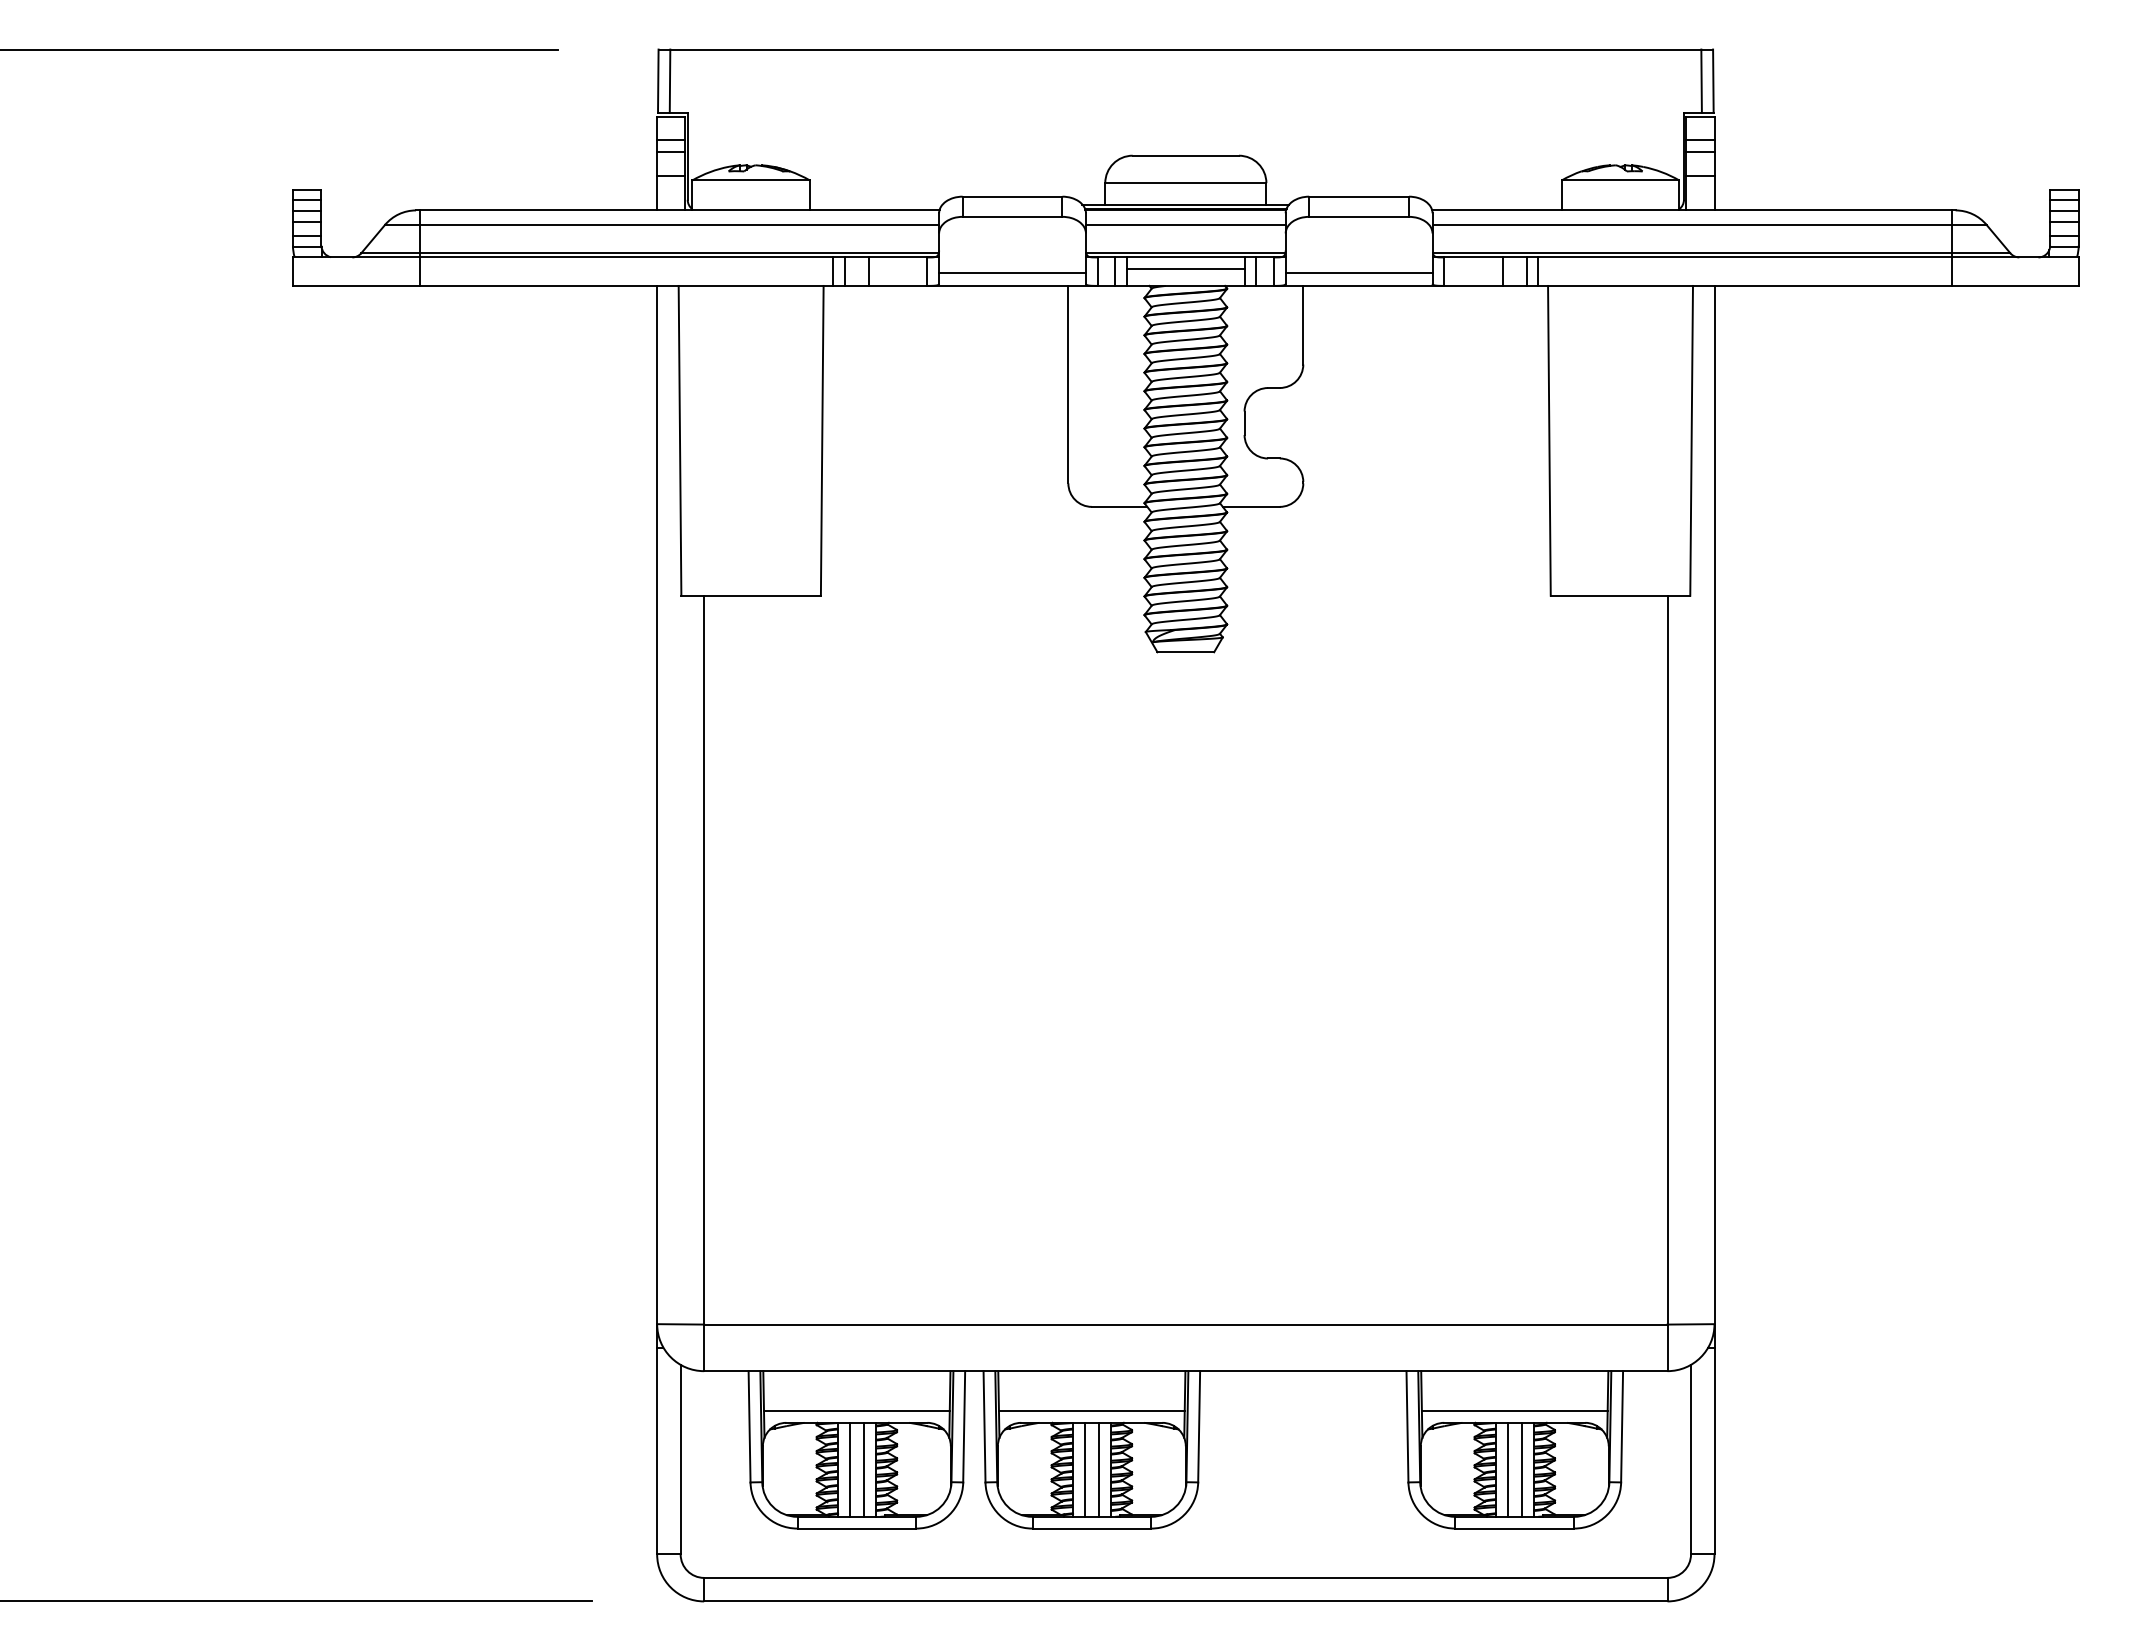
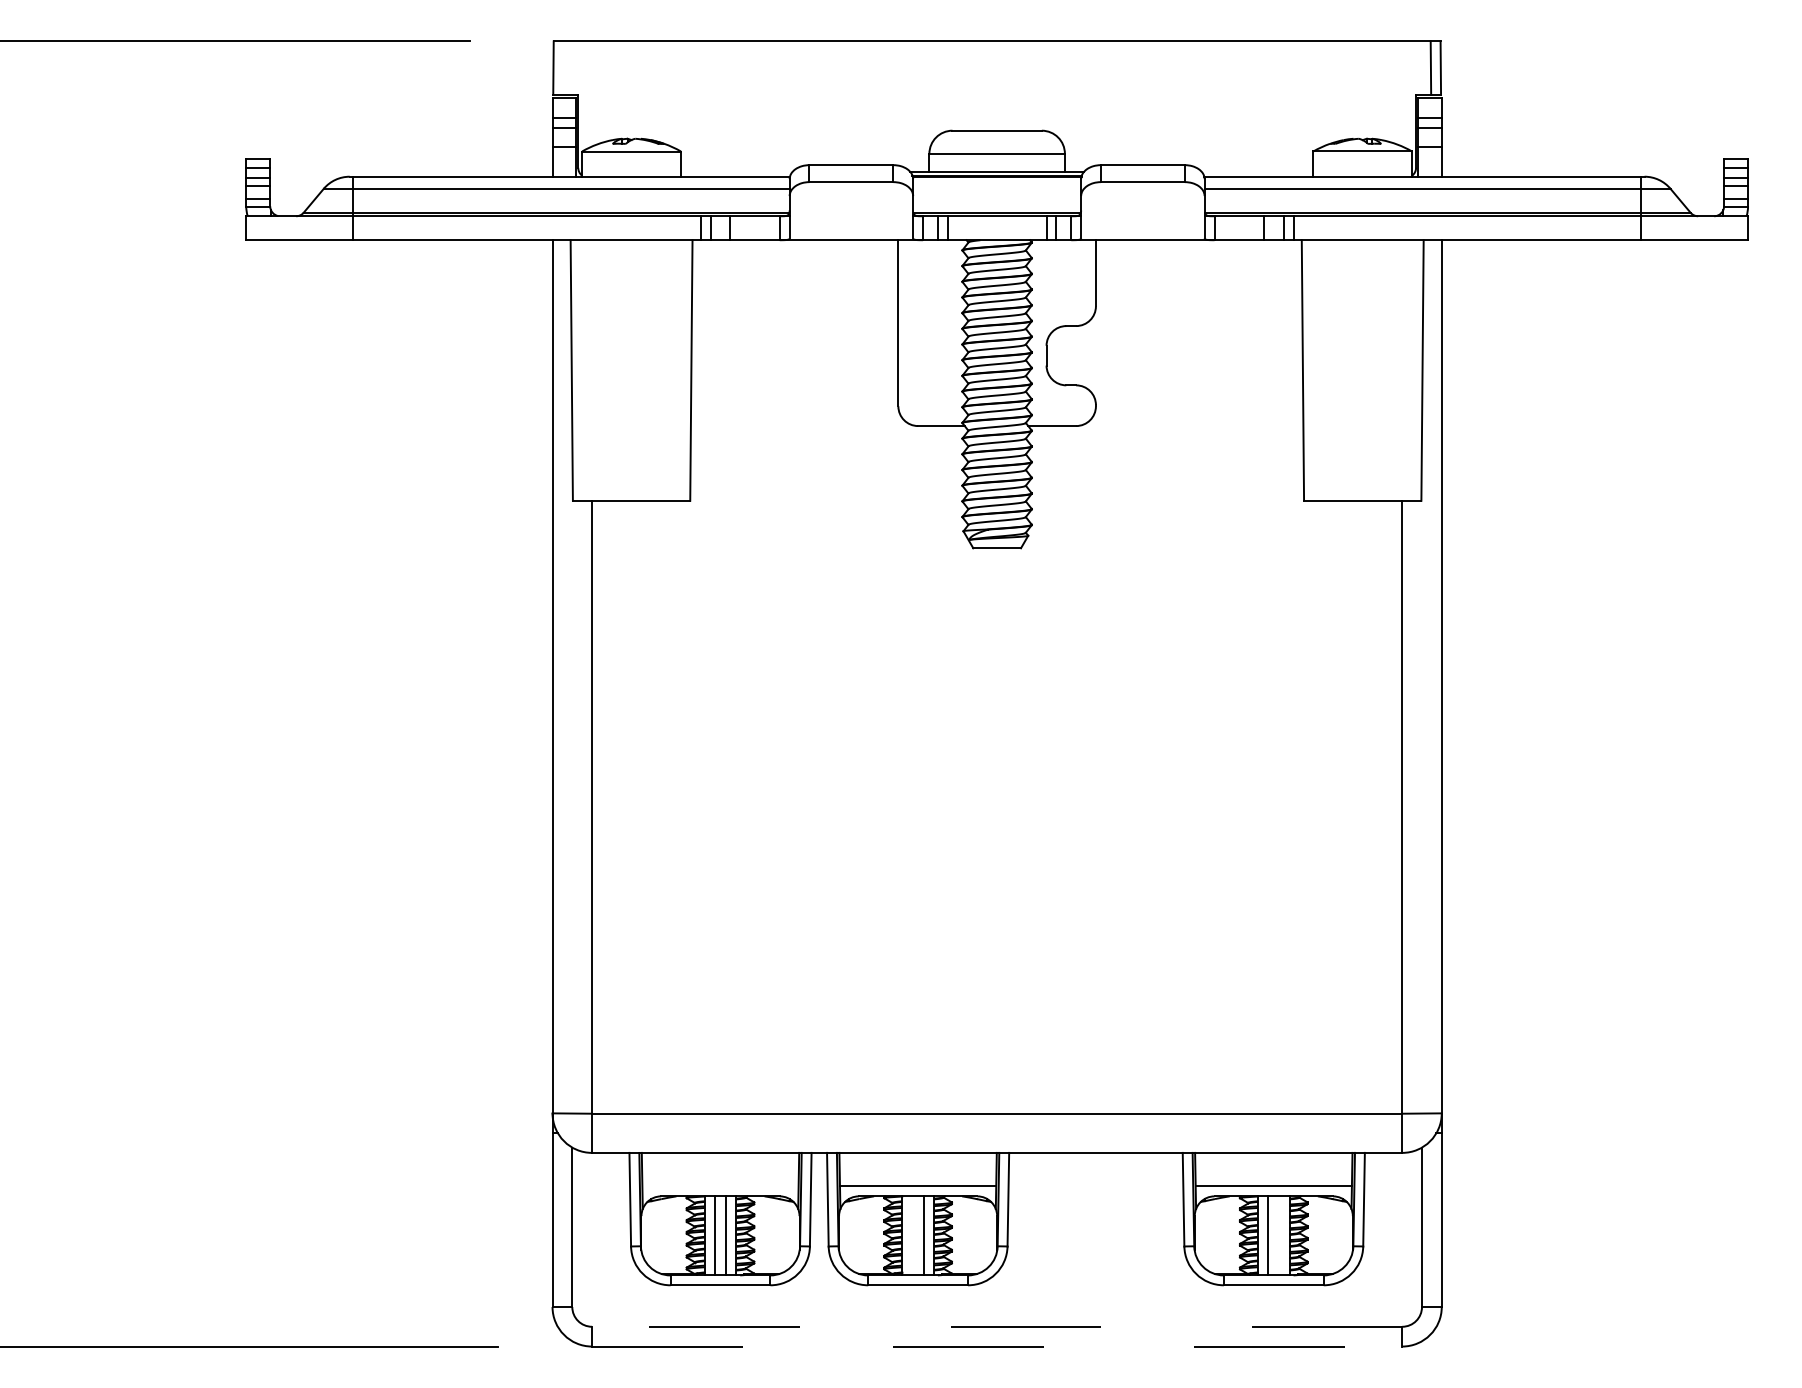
line: (669, 80) -> (562, 67), removed
line: (1185, 224) -> (996, 188), removed
line: (1185, 269) -> (996, 226), removed
line: (1012, 272) -> (851, 228), removed
line: (1358, 272) -> (1142, 228), removed
line: (856, 1411) -> (720, 1186), removed
line: (1084, 1469) -> (911, 1235), removed
line: (1521, 1469) -> (1279, 1235), removed
line: (1185, 1577) -> (996, 1326), solid -> dashed
line: (1185, 1601) -> (996, 1346), solid -> dashed

